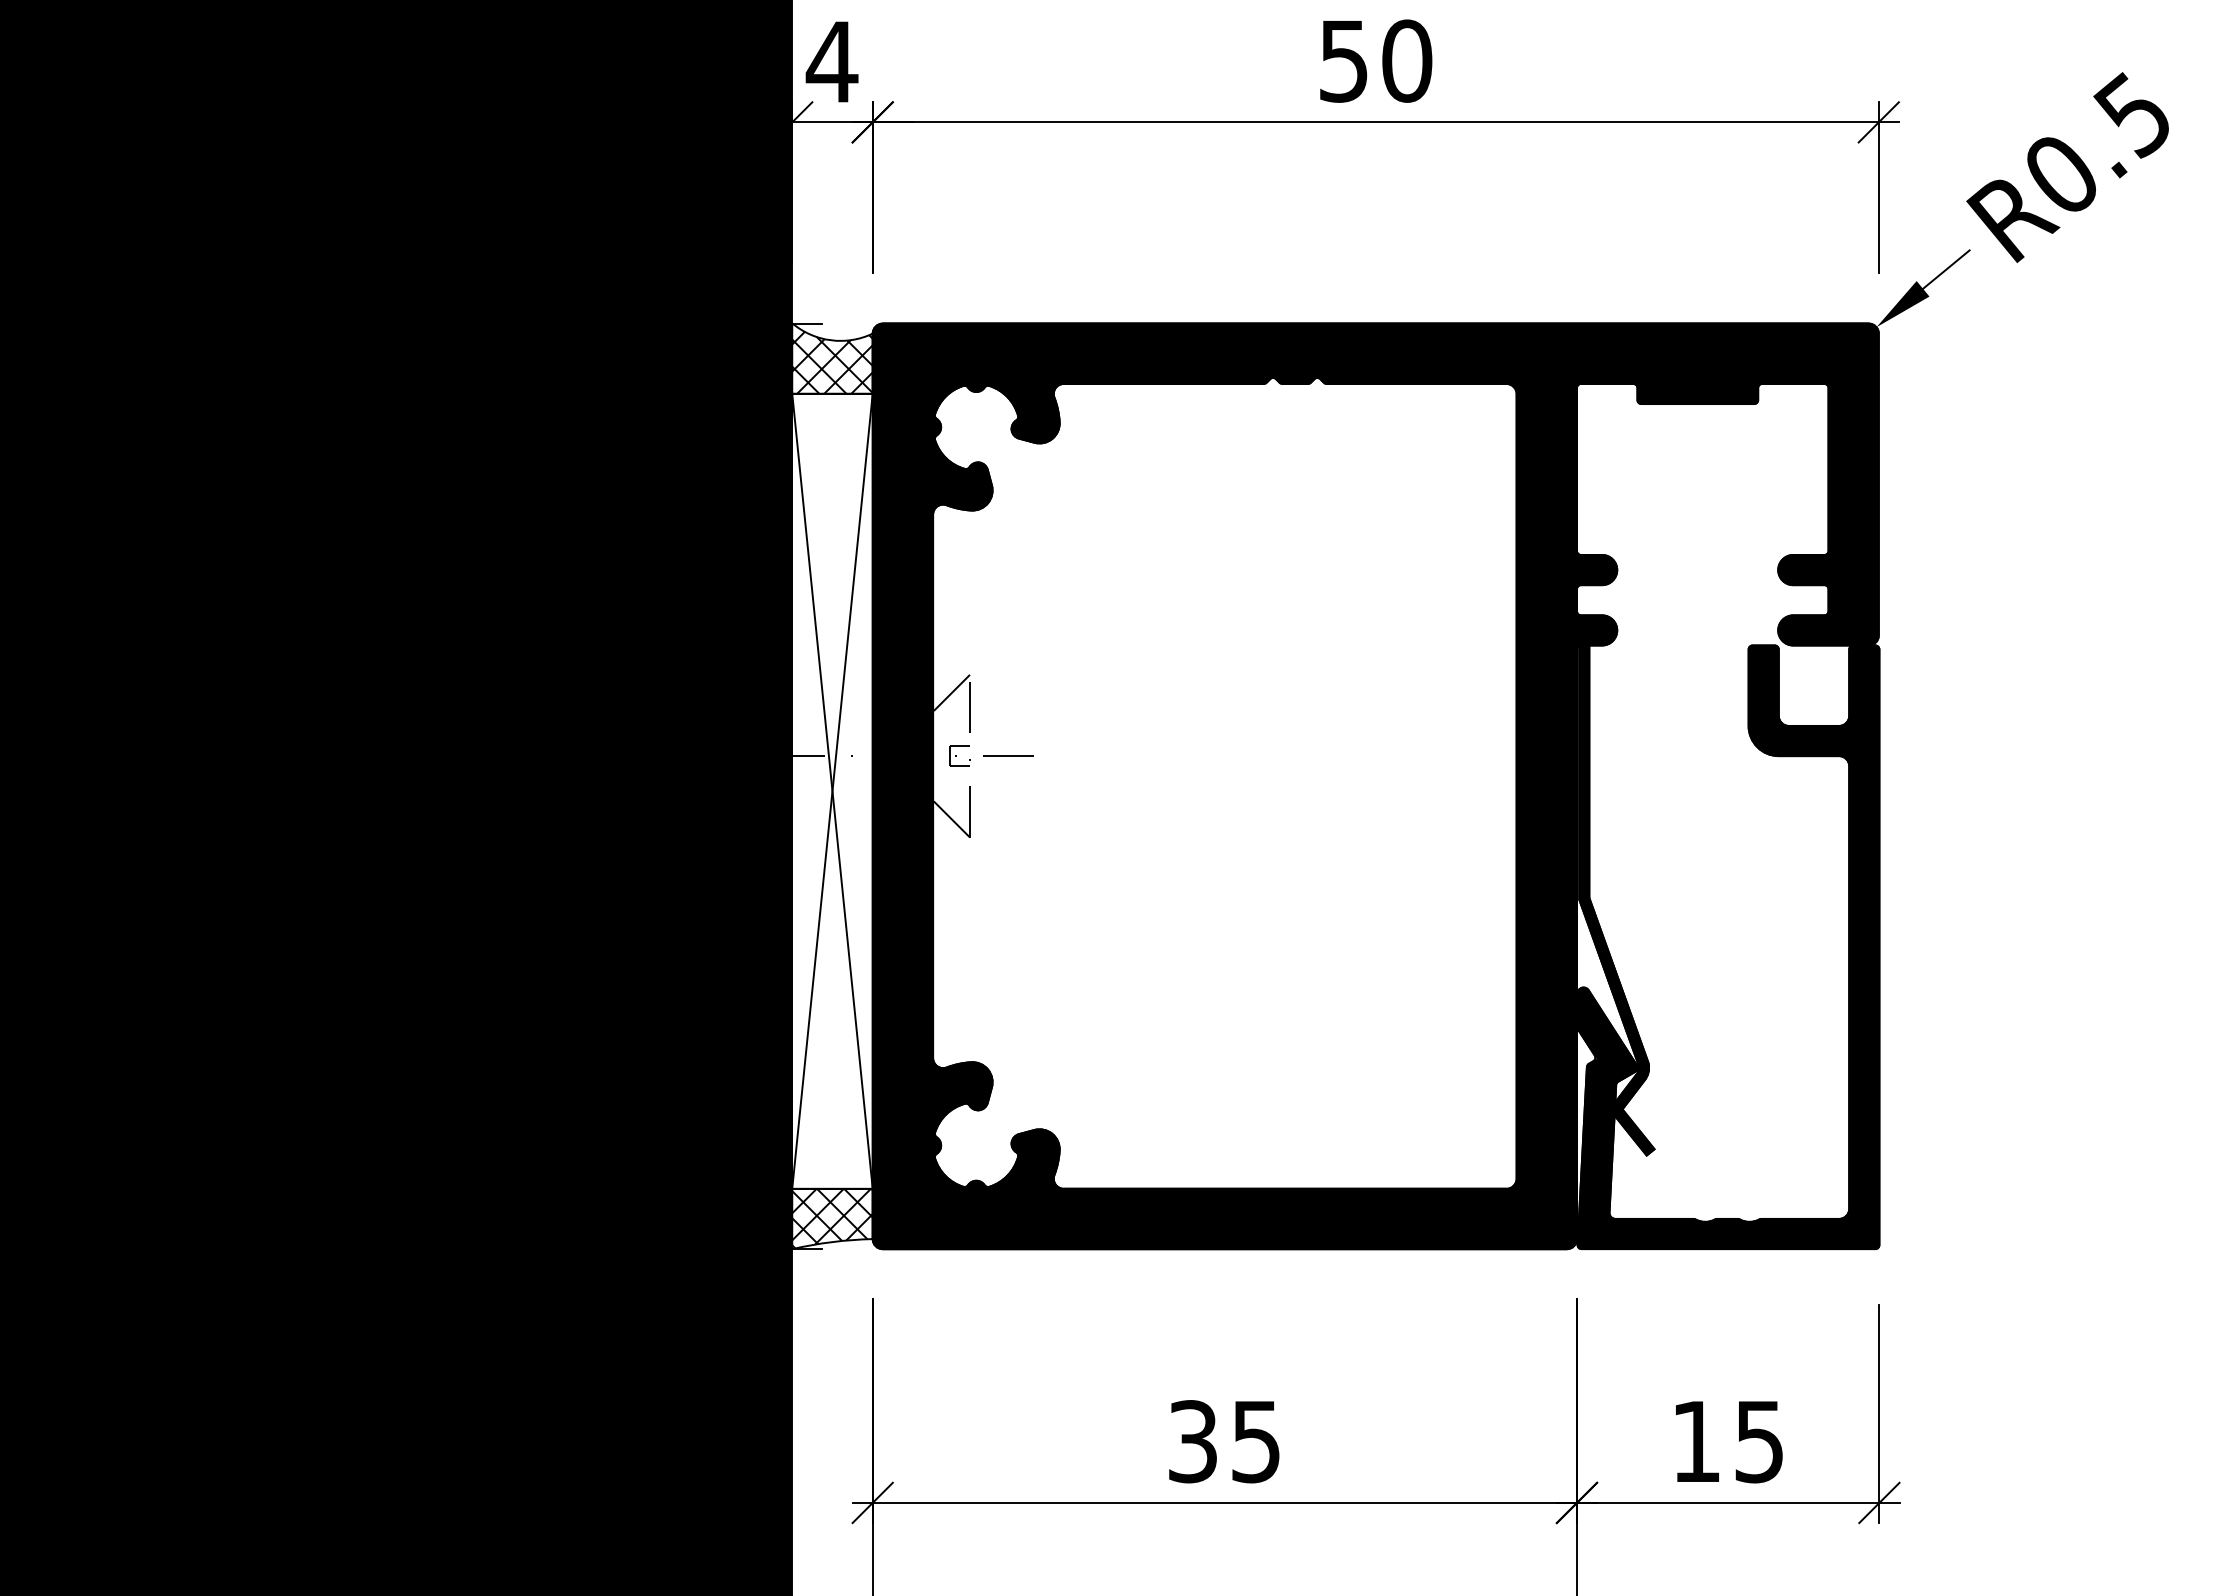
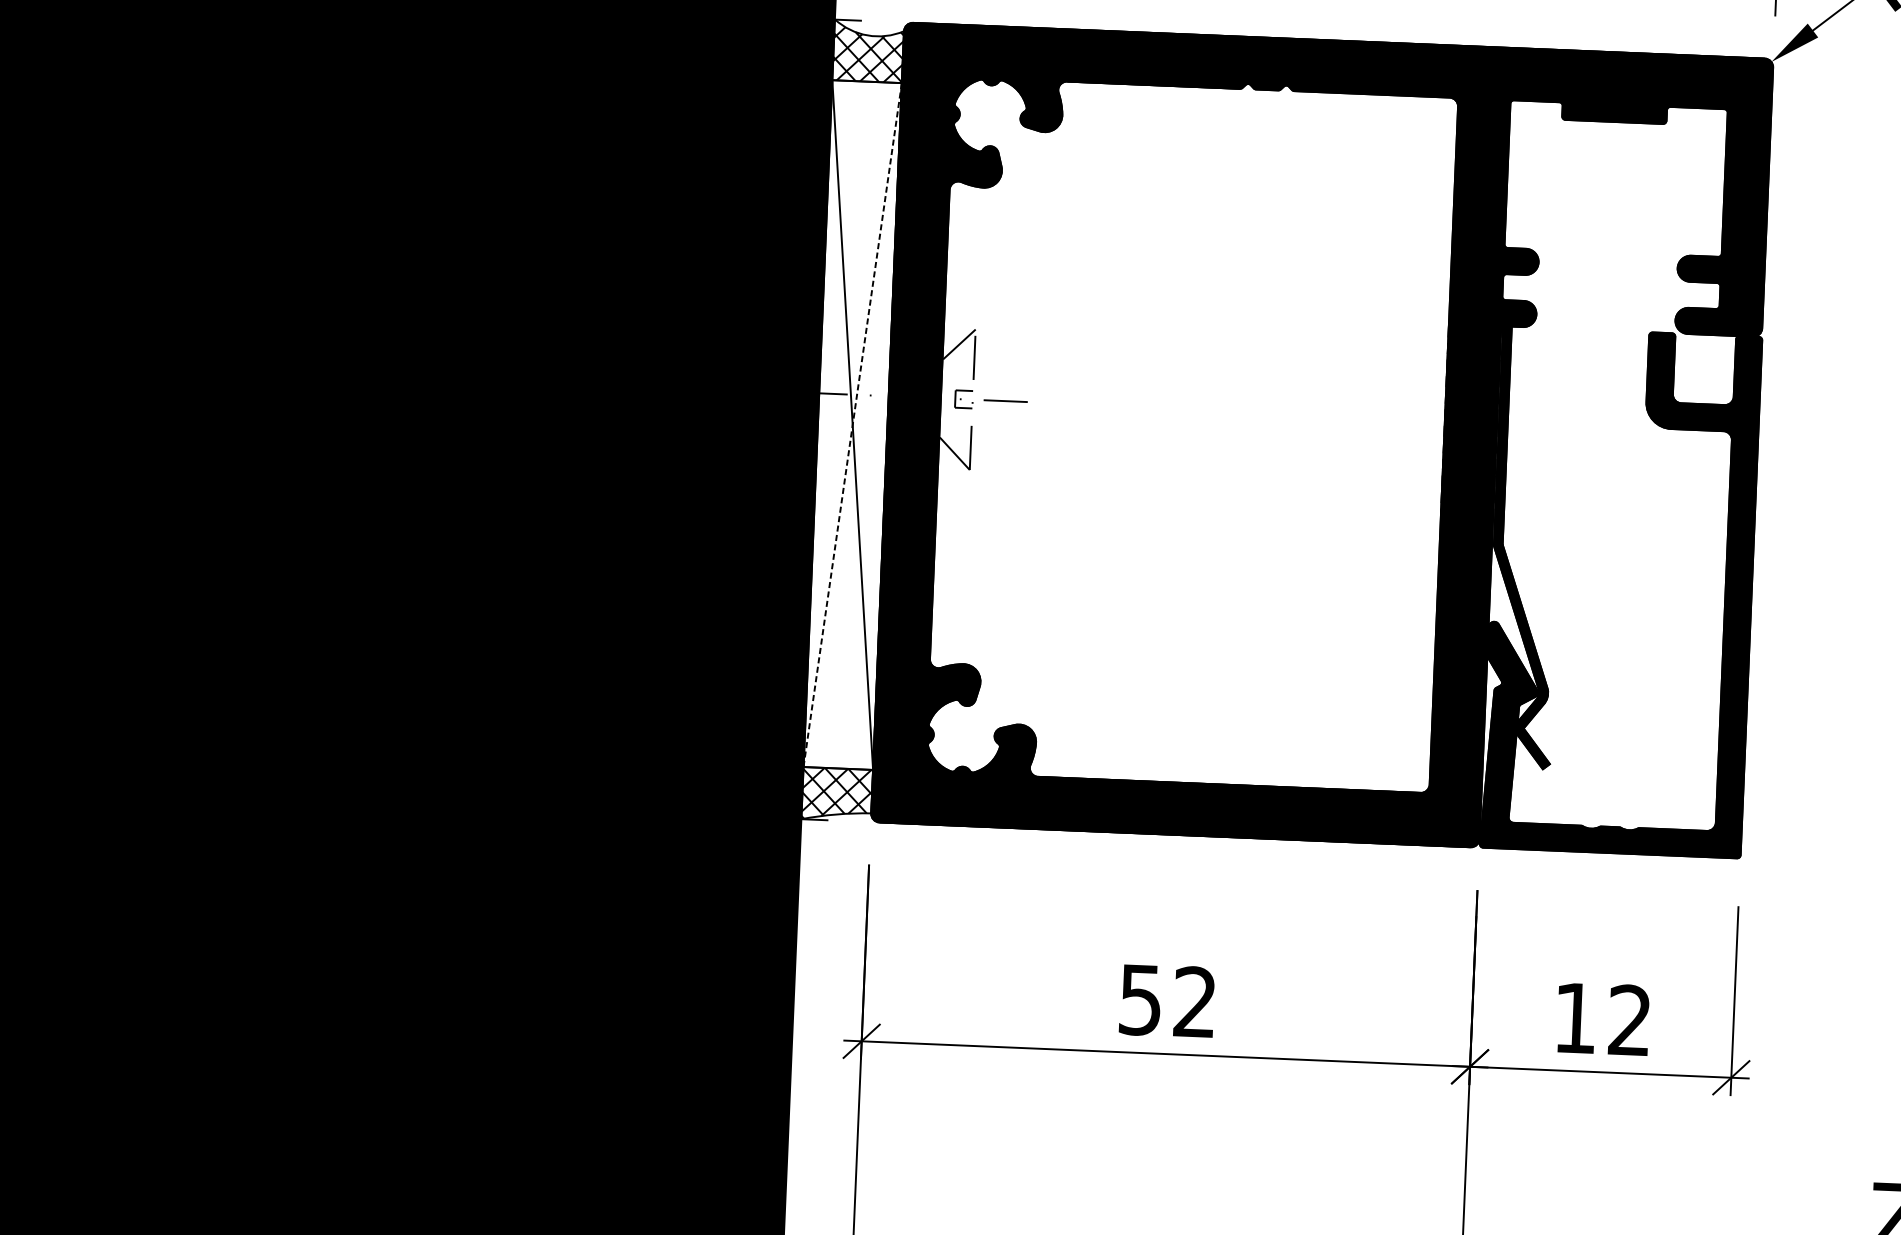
line: (832, 791) -> (852, 425), solid -> dashed
text: (1224, 1441) -> (1167, 1000), 35 -> 52
text: (1758, 1441) -> (1629, 1020), 15 -> 12

